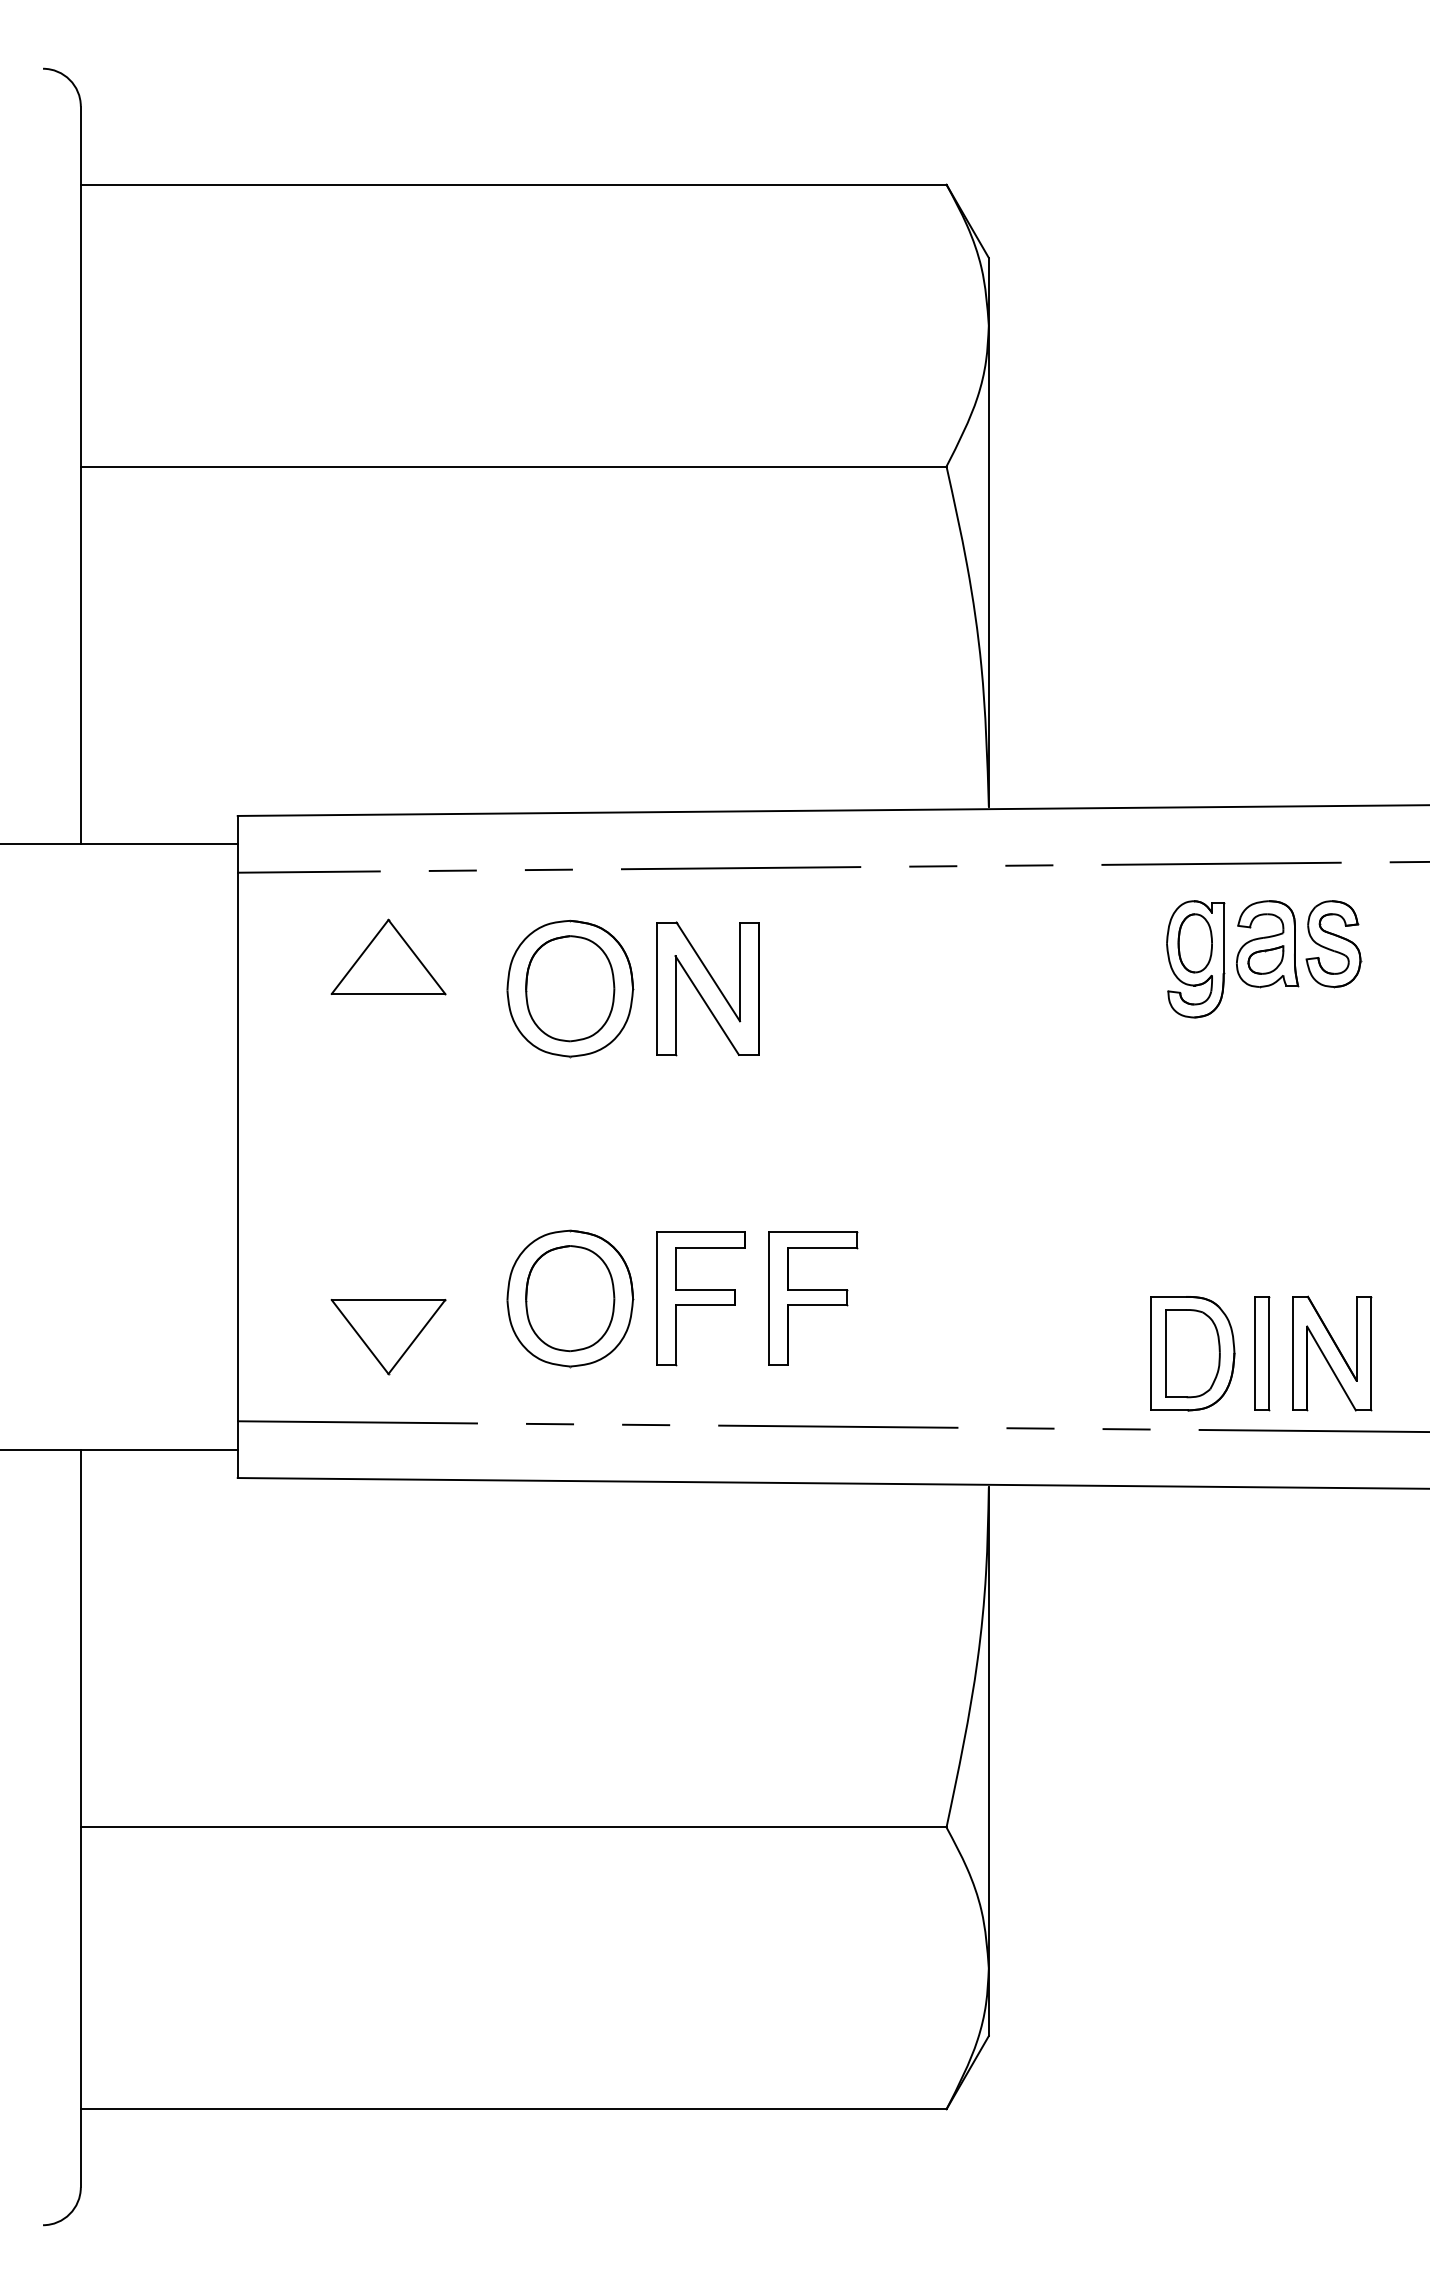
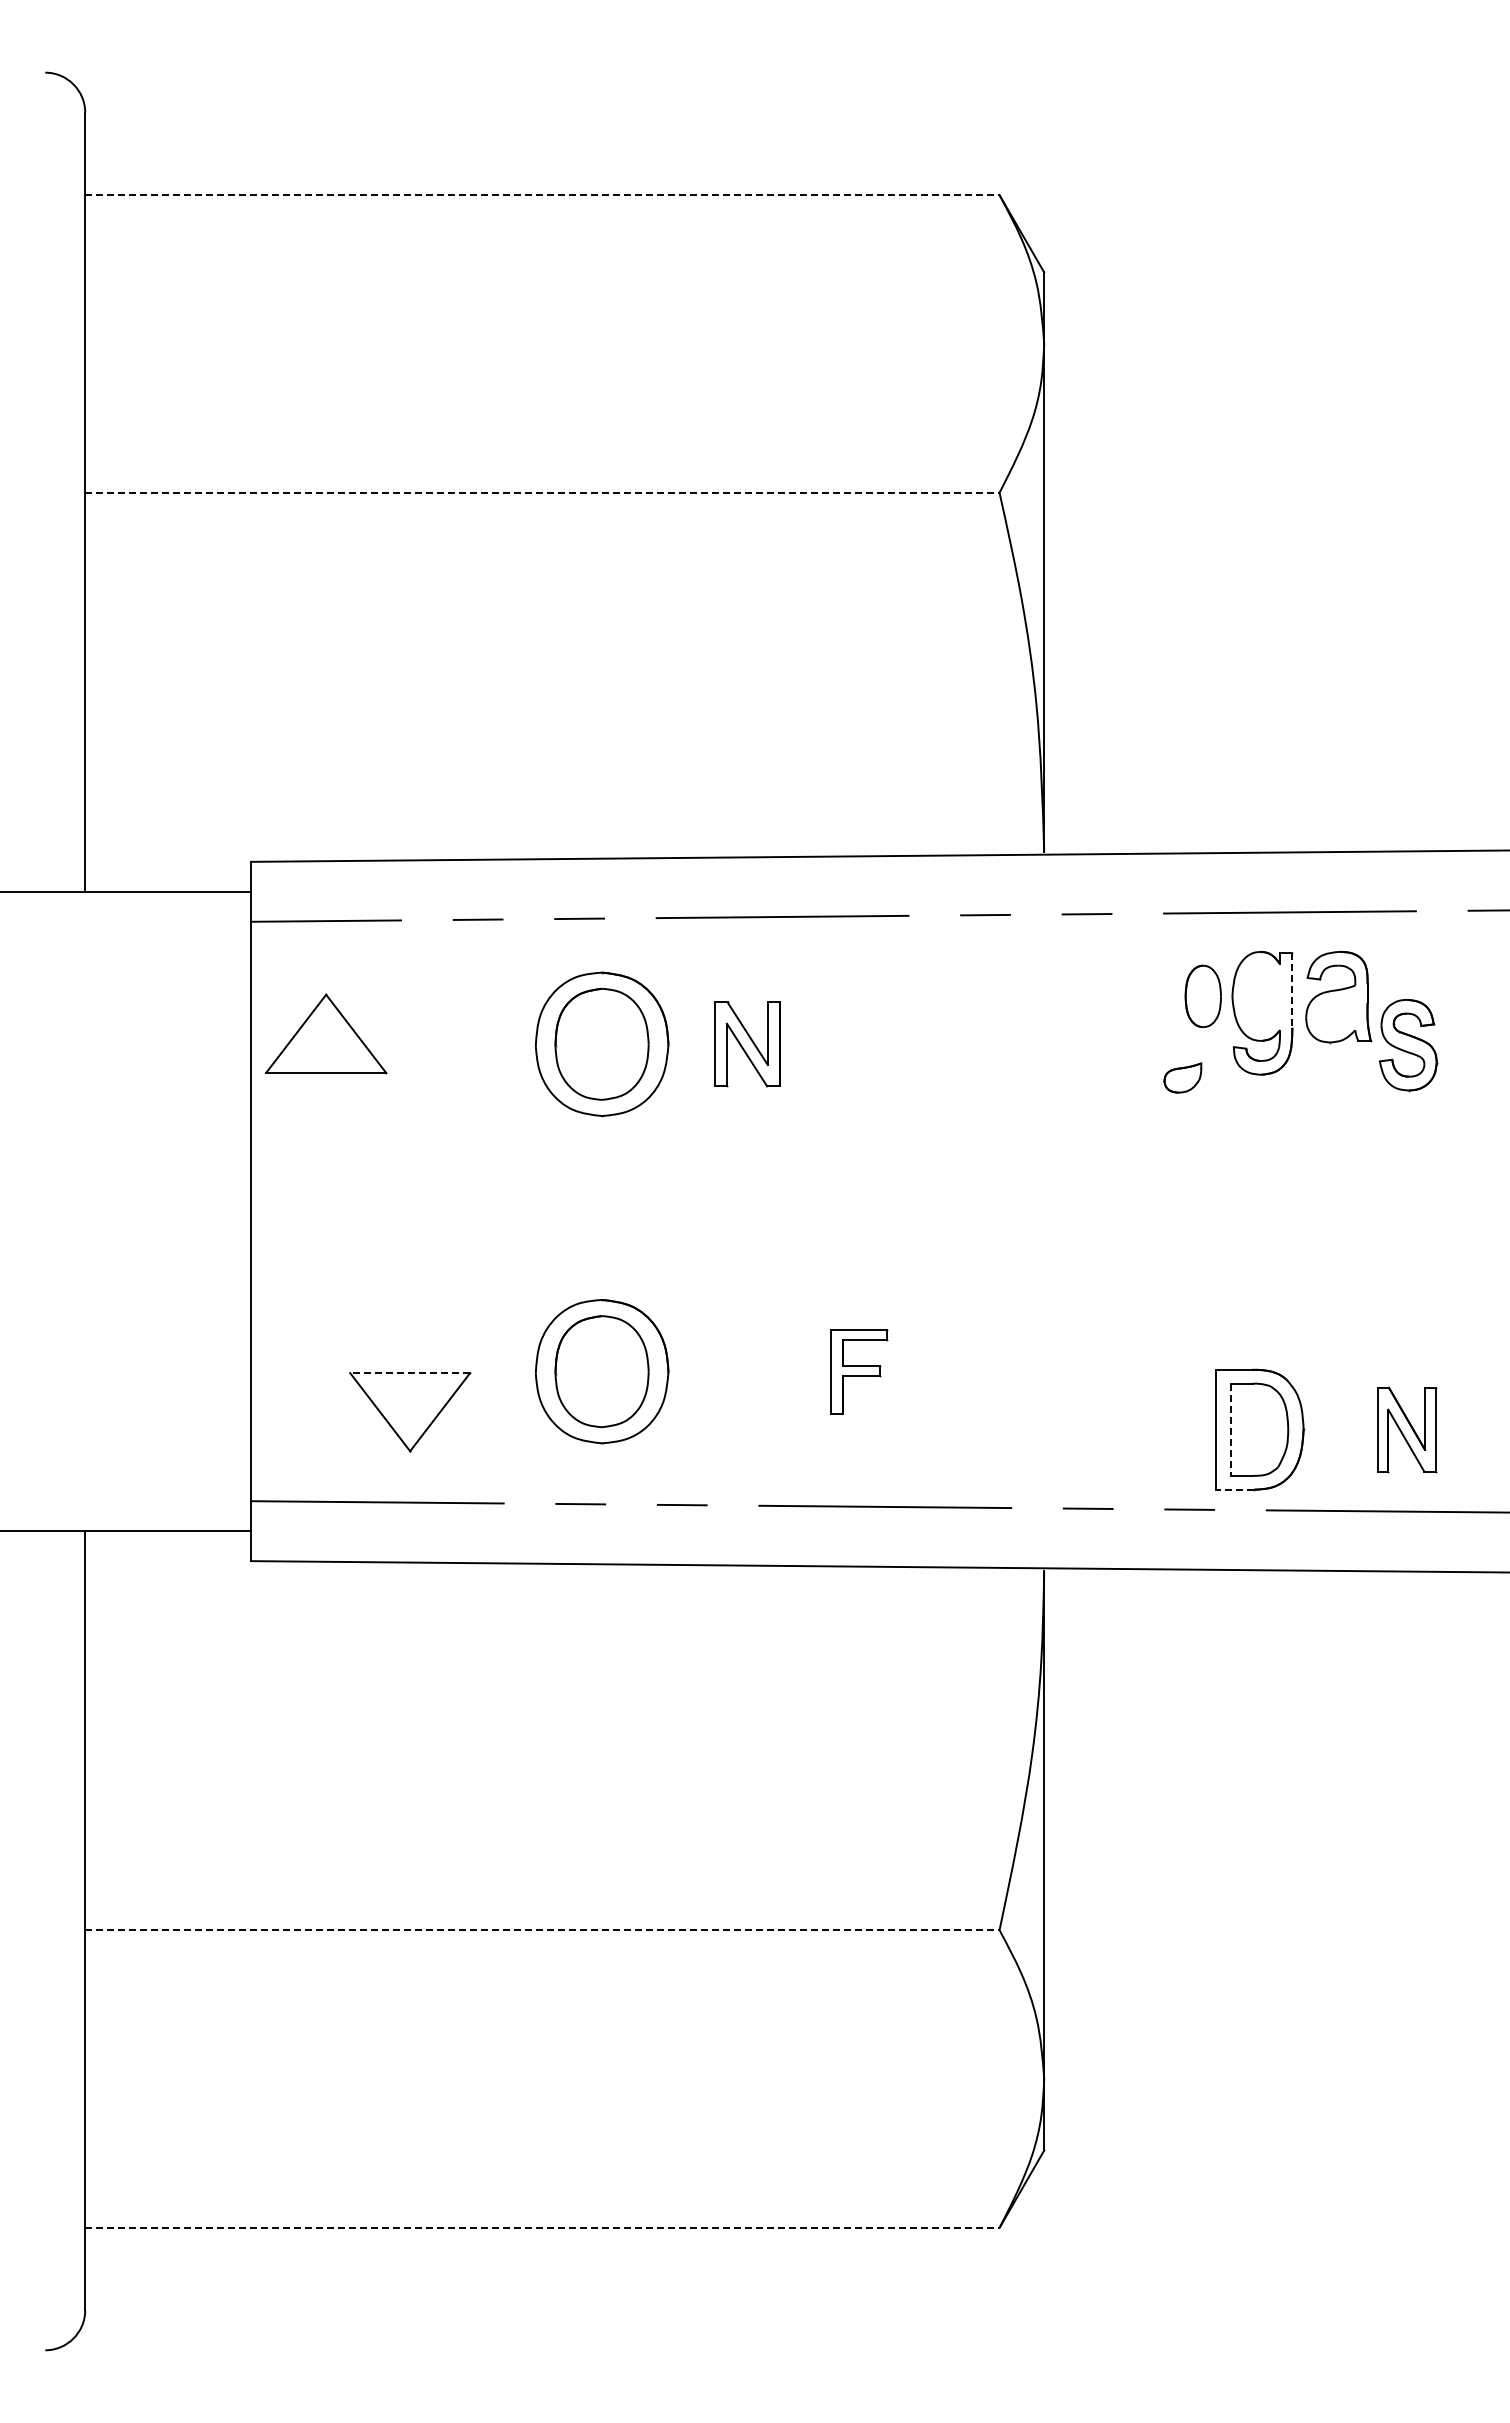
line: (513, 185) -> (542, 195), solid -> dashed
line: (513, 466) -> (542, 492), solid -> dashed
line: (1223, 938) -> (1292, 991), solid -> dashed
part: (1194, 942) -> (1202, 995), moved
part: (1333, 944) -> (1408, 1045), moved
part: (388, 956) -> (326, 1033), moved
part: (1265, 959) -> (1182, 1077), moved
part: (707, 988) -> (747, 1044), size x0.6
part: (812, 1298) -> (858, 1371), size x0.6
part: (701, 1299) -> (740, 1372), removed
line: (388, 1300) -> (410, 1373), solid -> dashed
part: (1331, 1353) -> (1406, 1429), size x0.7
line: (1166, 1354) -> (1231, 1430), solid -> dashed
part: (1262, 1354) -> (1333, 1430), removed
line: (1168, 1410) -> (1234, 1489), solid -> dashed
line: (513, 1827) -> (542, 1930), solid -> dashed
line: (513, 2108) -> (542, 2227), solid -> dashed

